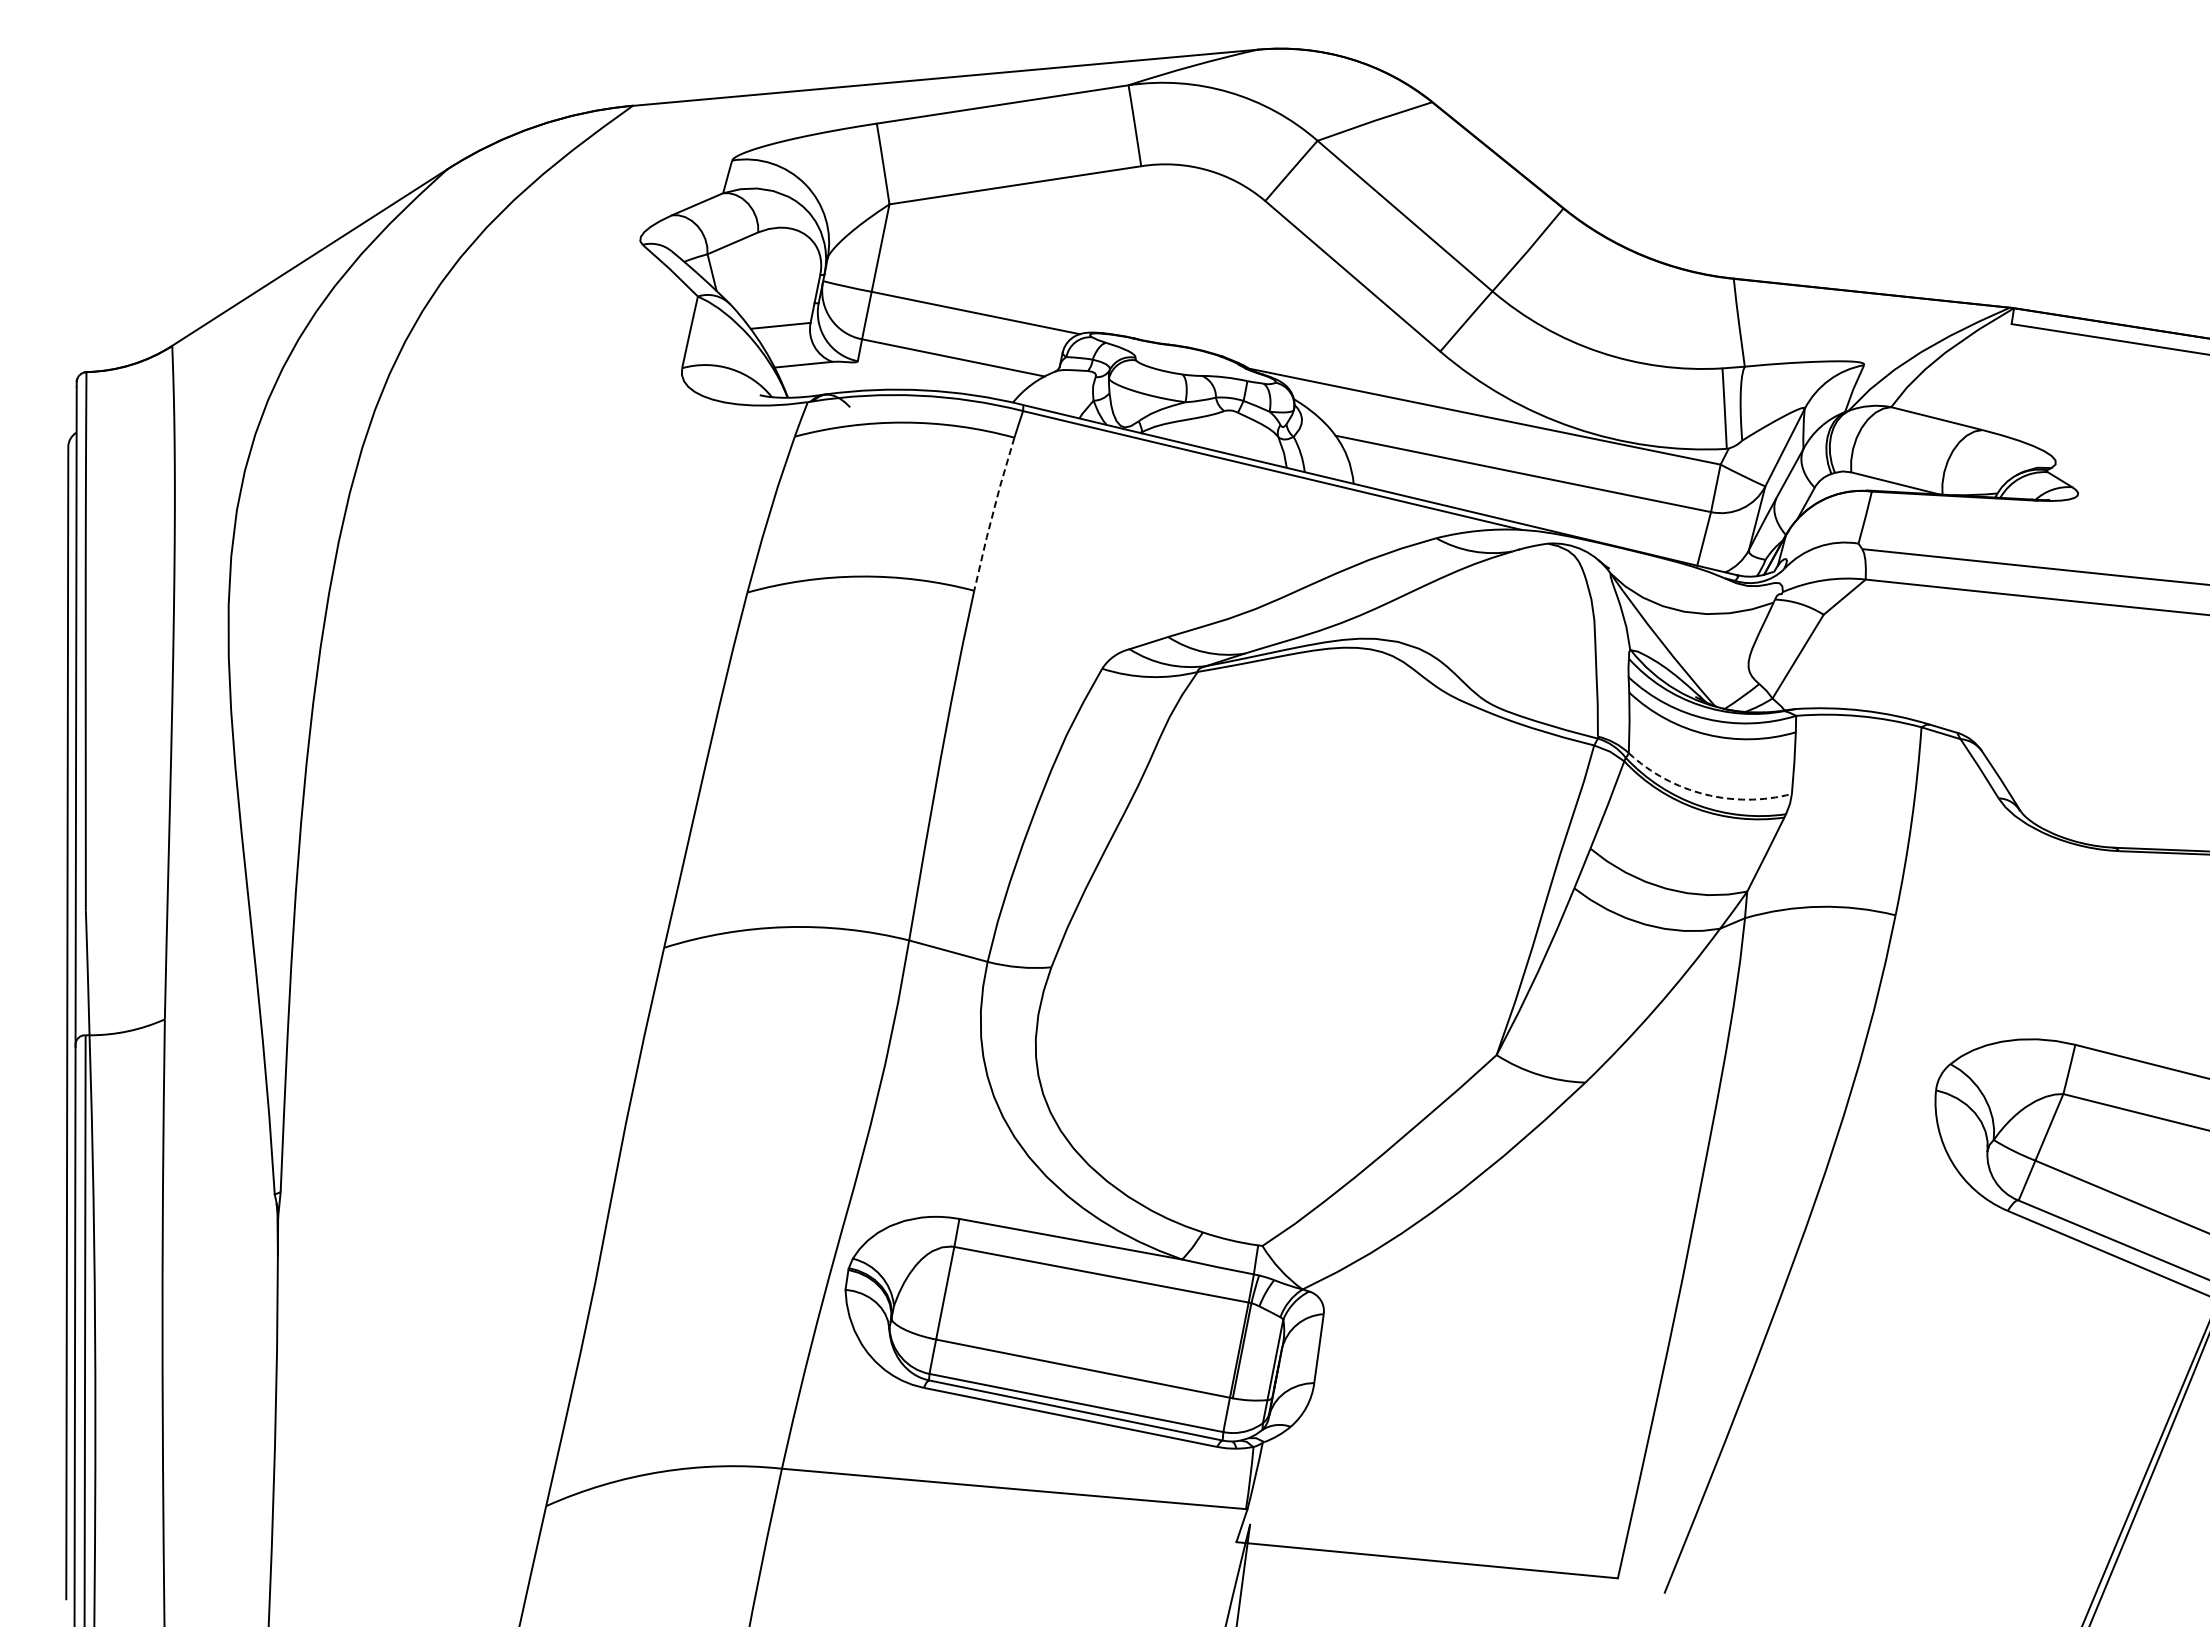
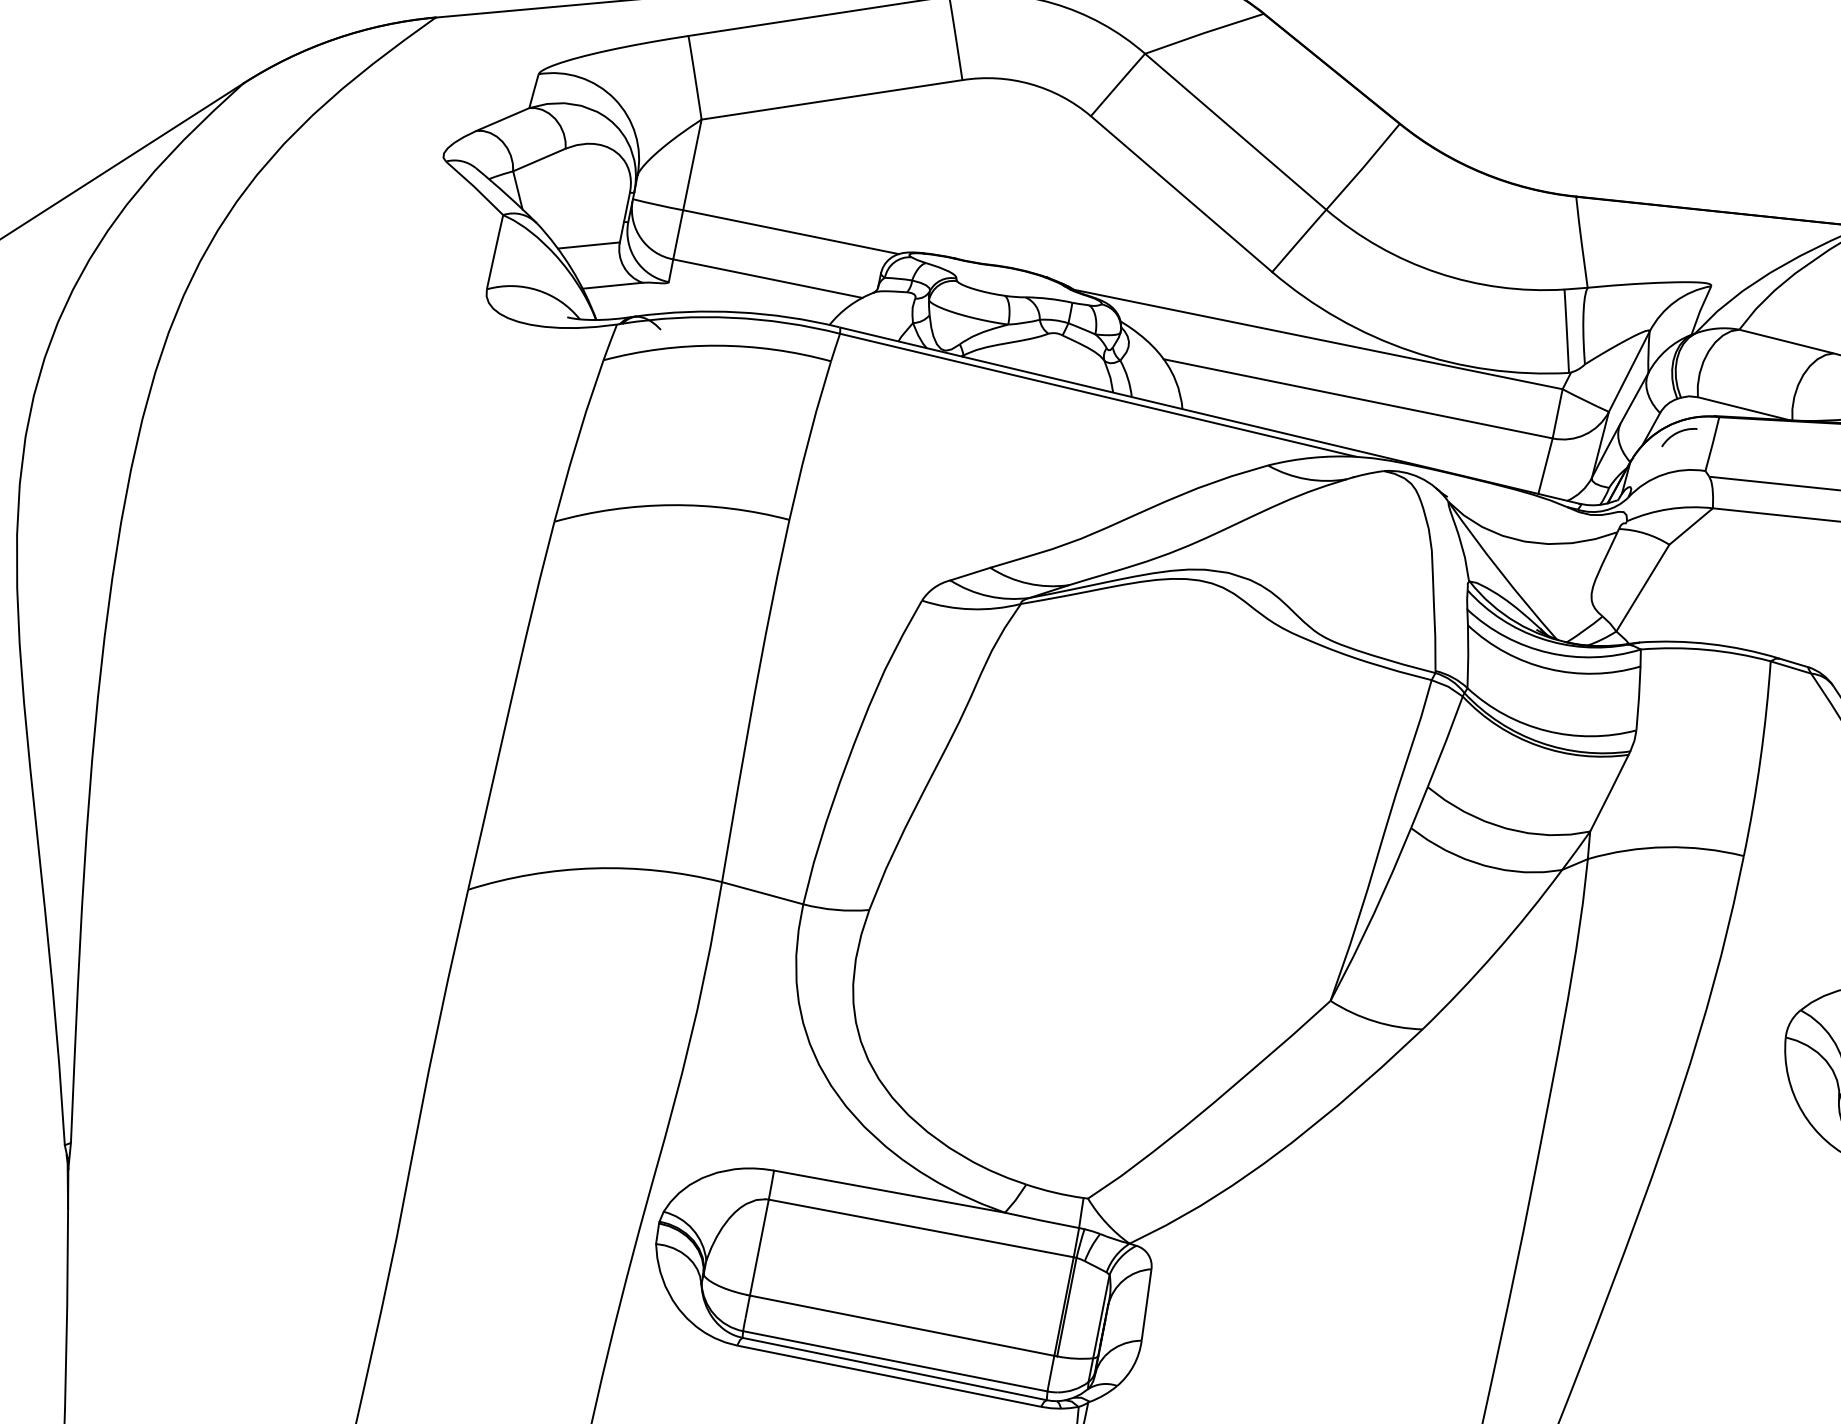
arc: (1832, 507) -> (1678, 433), added
line: (992, 514) -> (808, 440), dashed -> solid
arc: (1705, 794) -> (1546, 730), dashed -> solid

